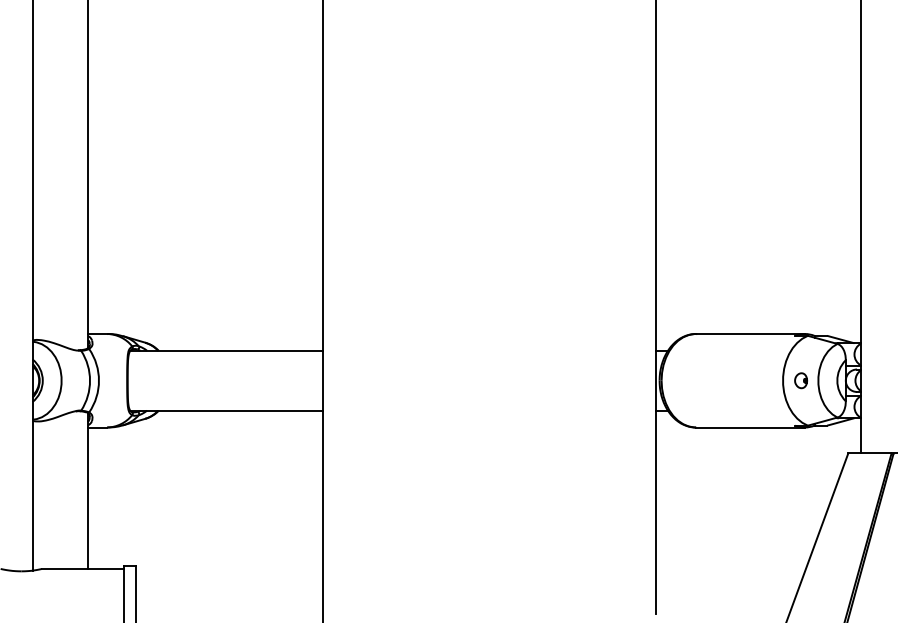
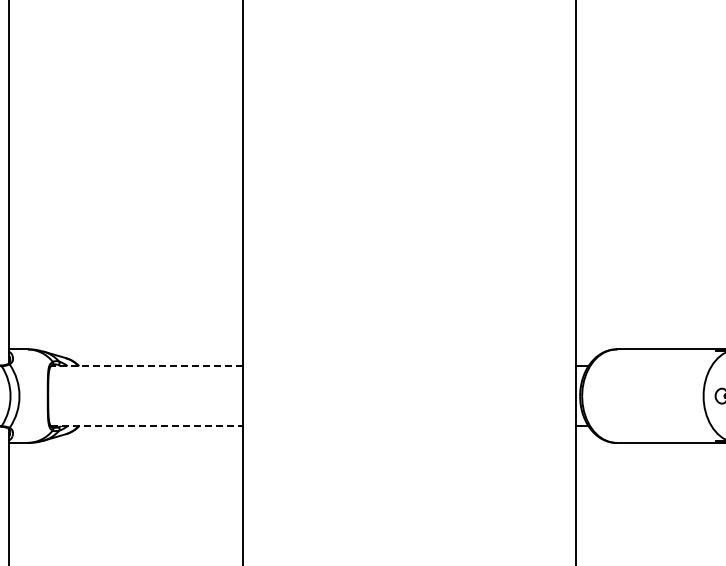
line: (226, 350) -> (147, 365), solid -> dashed
line: (227, 410) -> (148, 425), solid -> dashed

